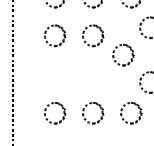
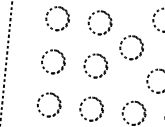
part: (63, 74) -> (62, 62), added
part: (101, 74) -> (105, 66), added

